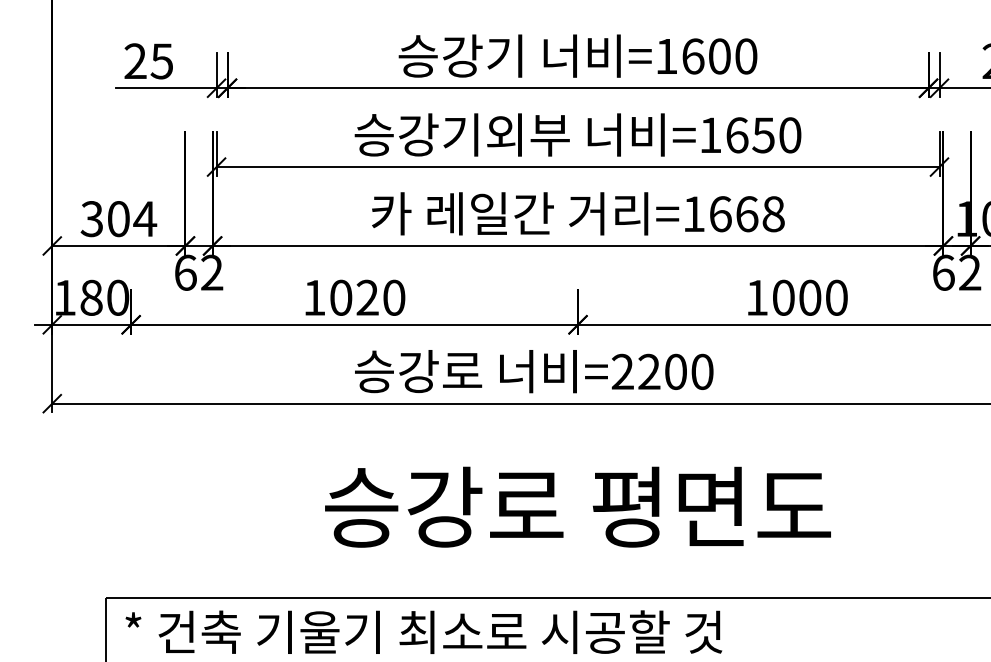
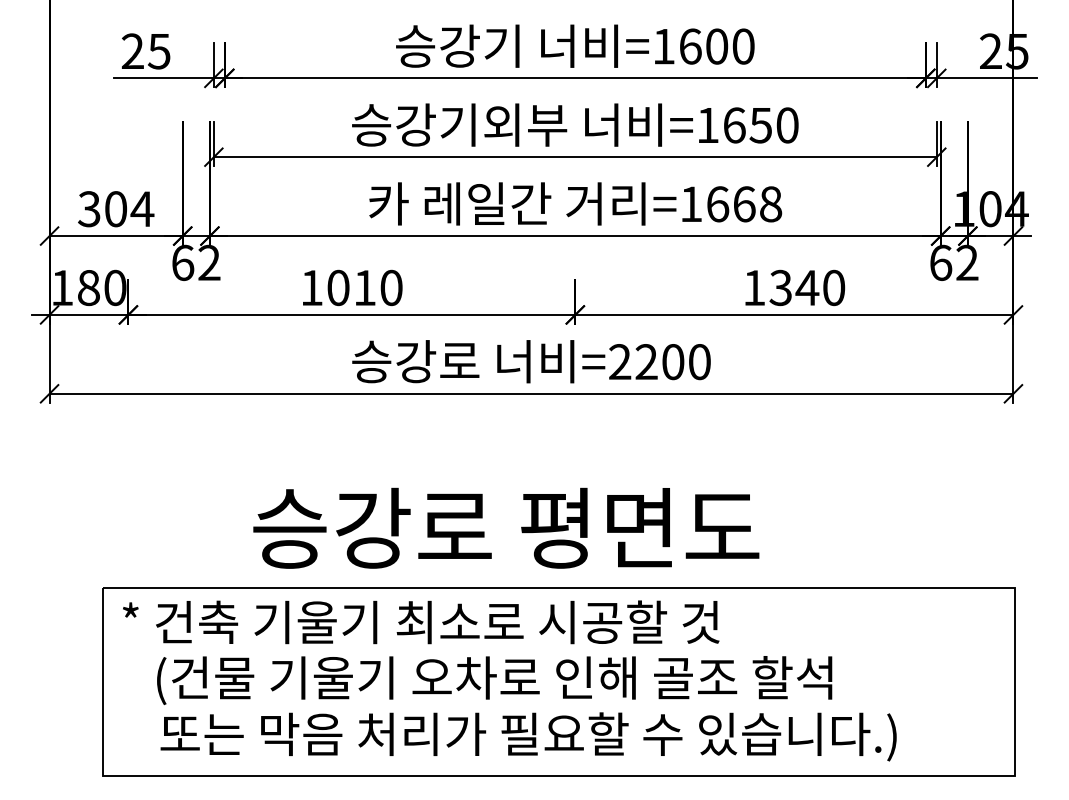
text: (367, 297) -> (364, 287), 1020 -> 1010
text: (797, 297) -> (794, 287), 1000 -> 1340
text: (578, 506) -> (506, 527), moved

